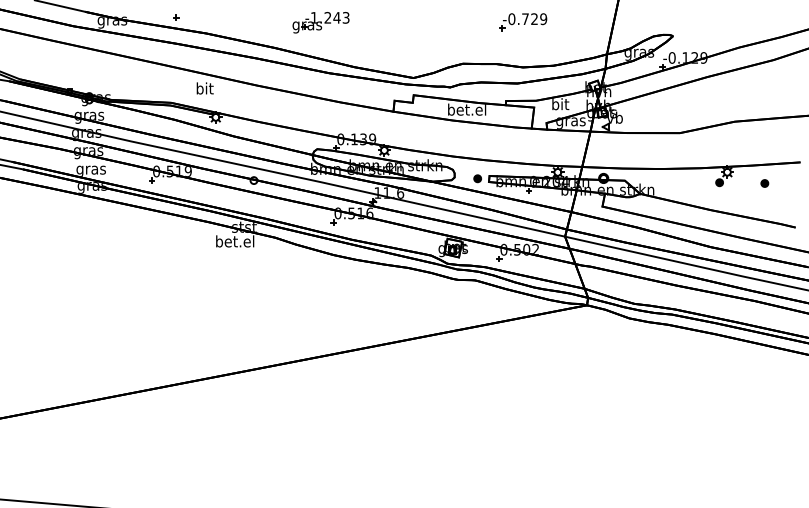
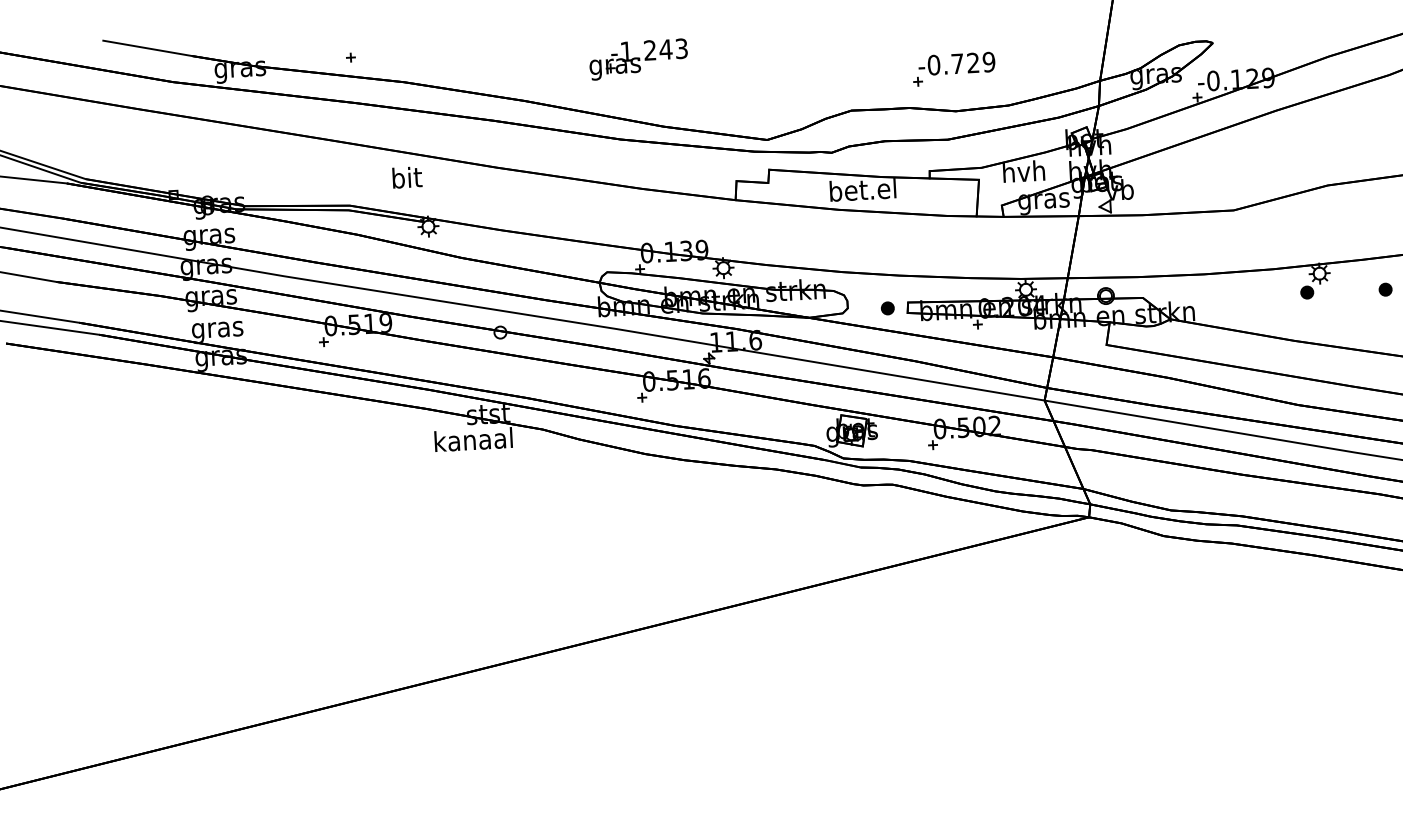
part: (320, 22) -> (637, 59), moved
part: (523, 22) -> (954, 69), moved
text: (560, 104) -> (1024, 172), bit -> hvh
text: (234, 241) -> (472, 439), bet.el -> kanaal

